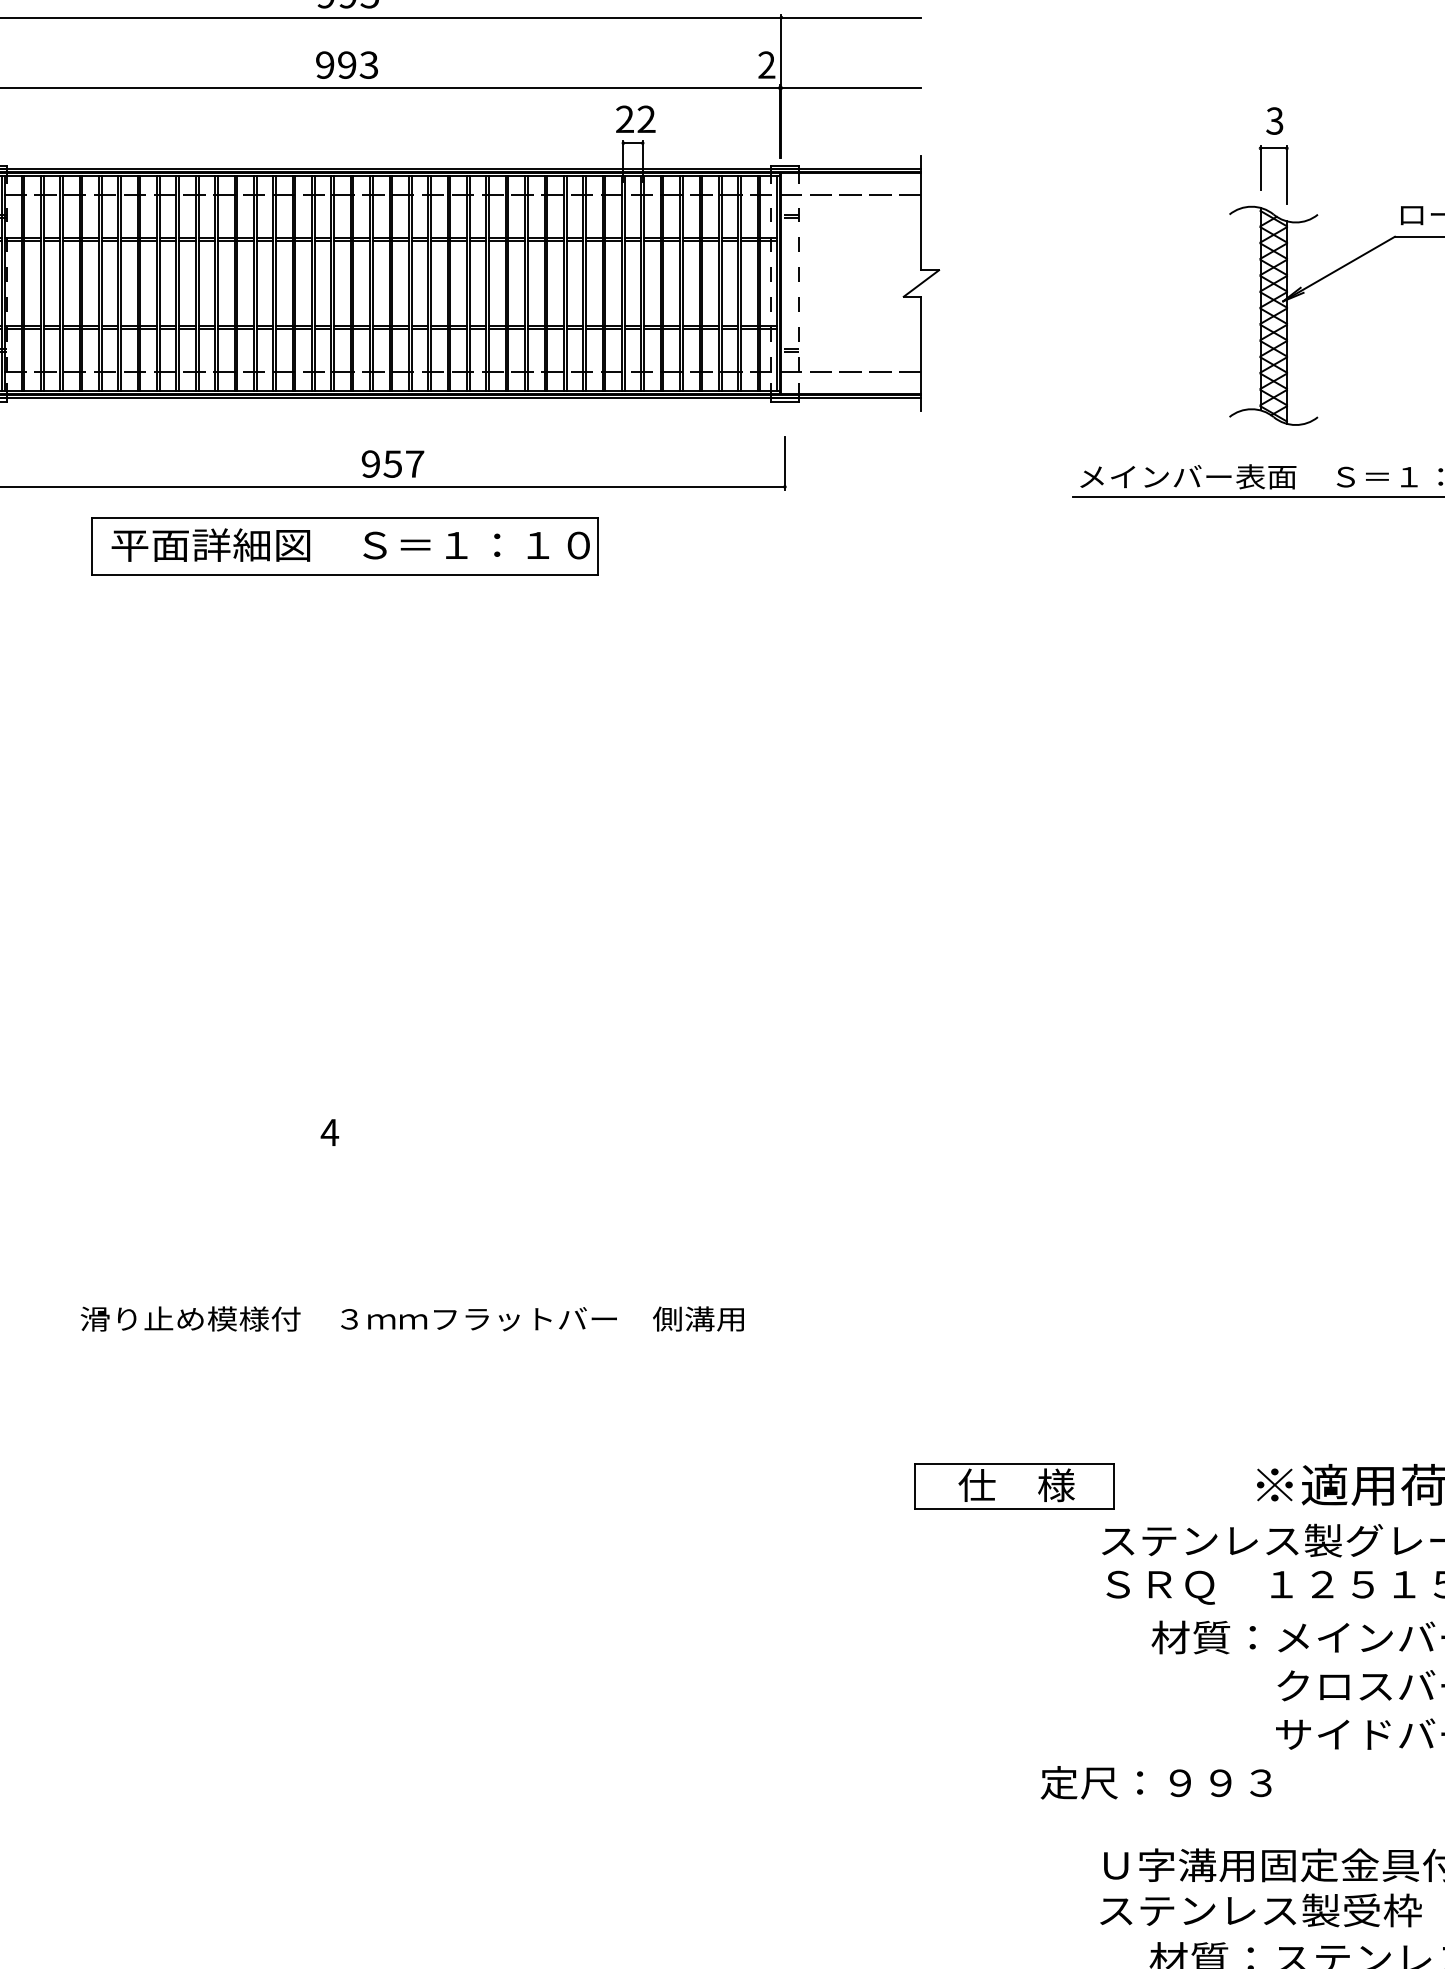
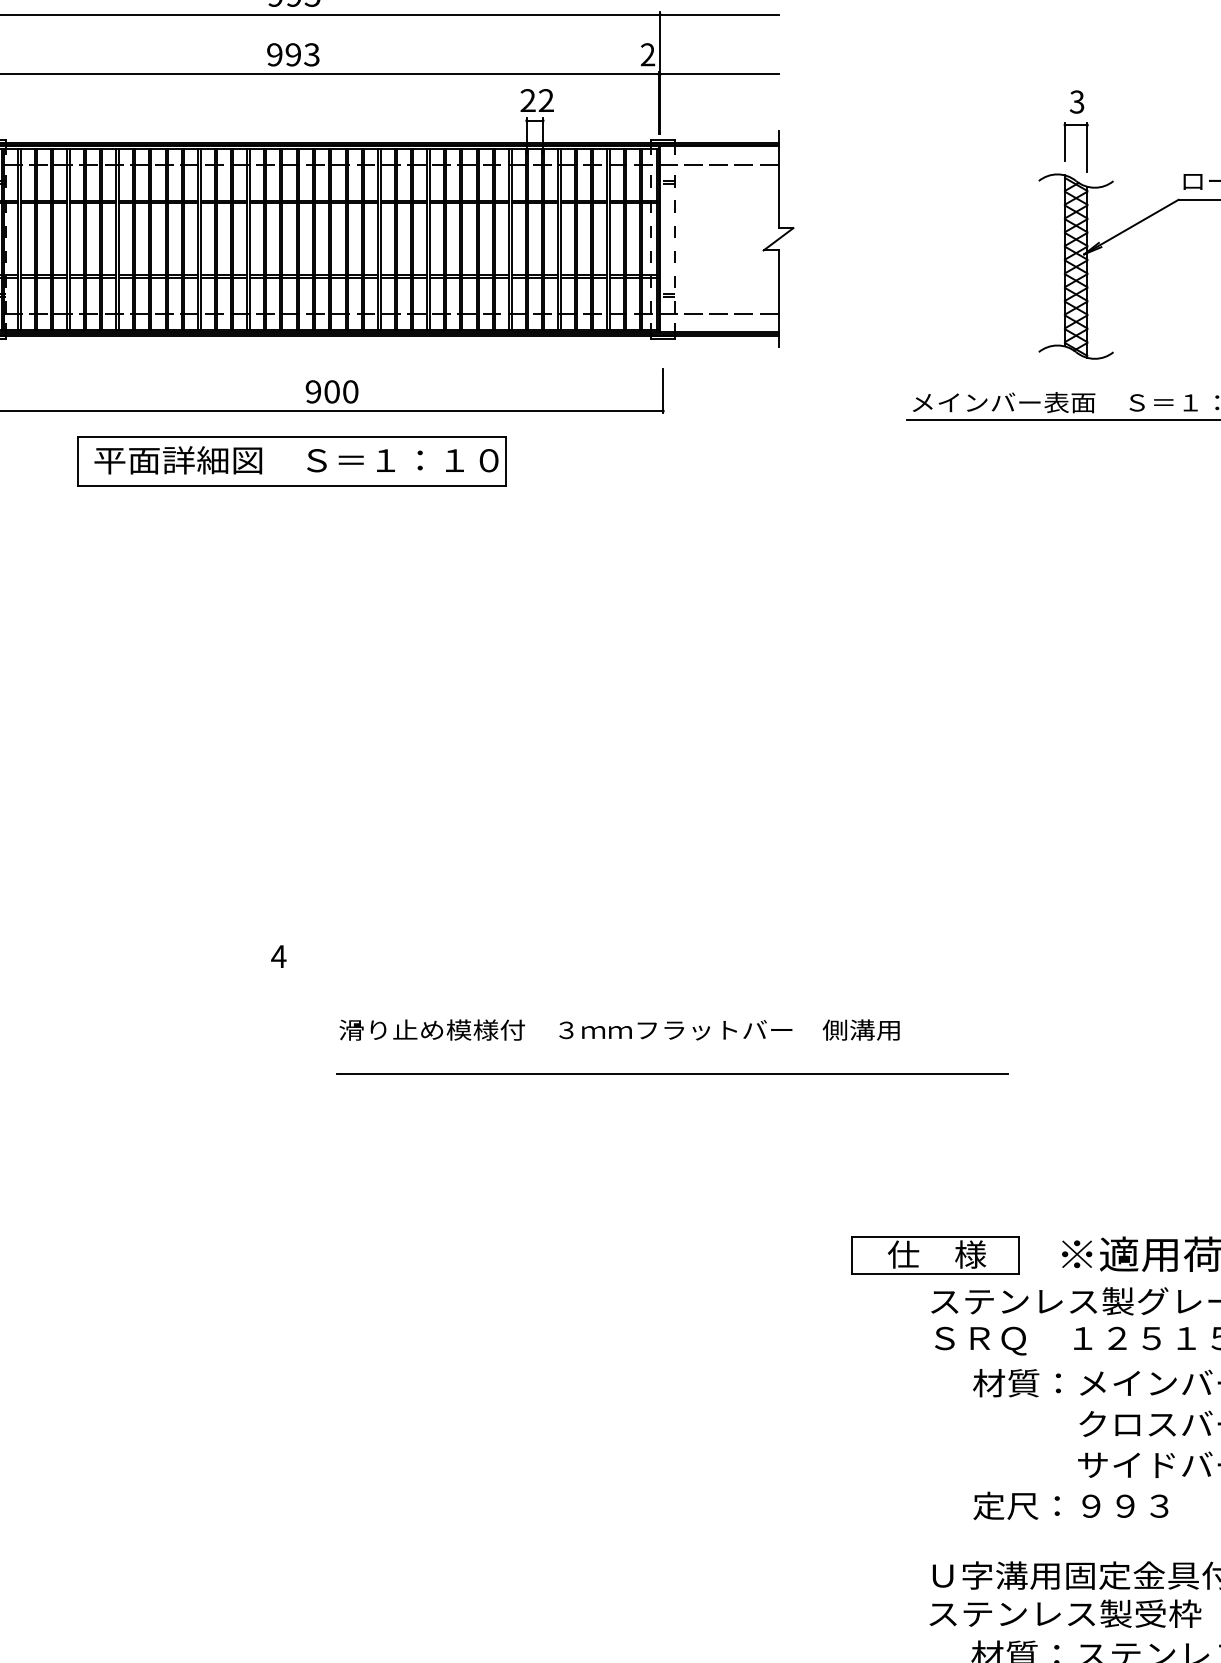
text: (404, 463) -> (341, 391), 957 -> 900
line: (795, 1272) -> (672, 1074), added
text: (412, 1318) -> (619, 1029), moved
part: (1014, 1486) -> (935, 1255), moved
text: (1155, 1782) -> (1070, 1505), moved

